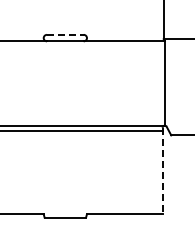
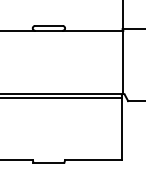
line: (65, 34) -> (49, 25), dashed -> solid
line: (162, 171) -> (121, 128), dashed -> solid

